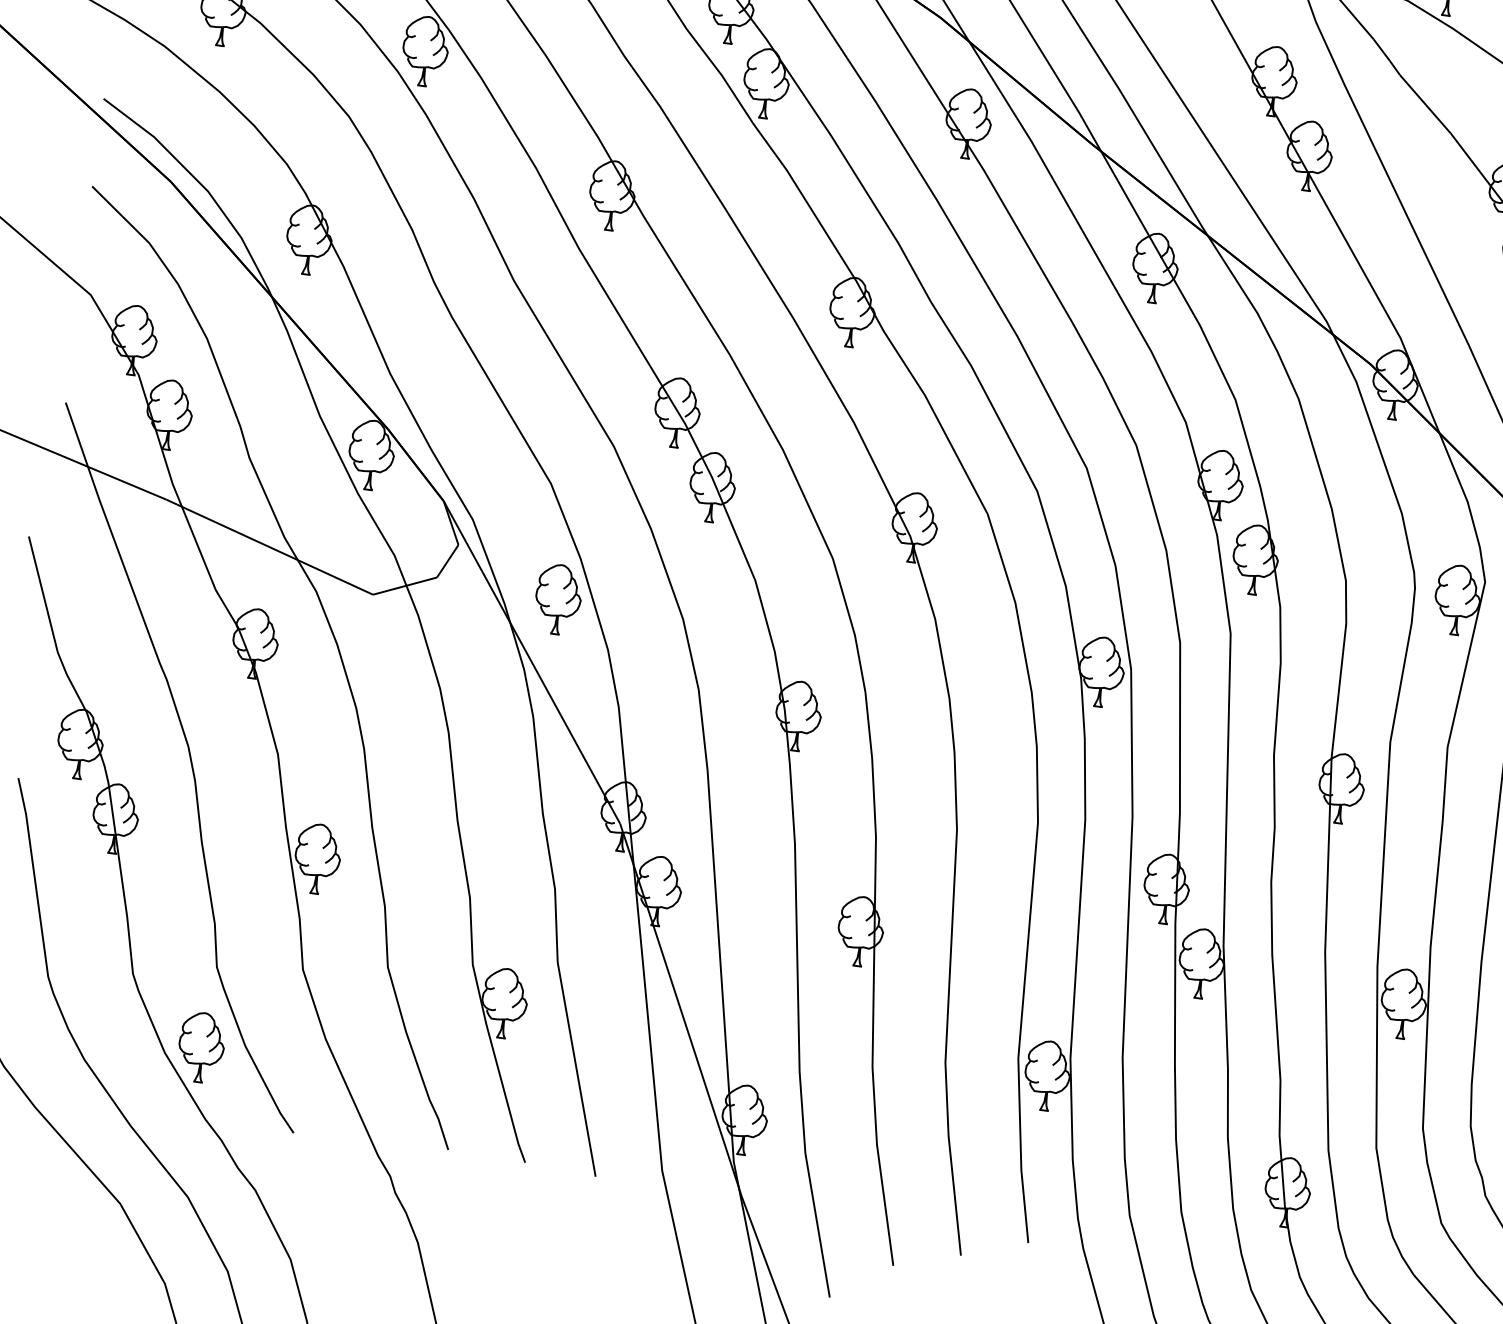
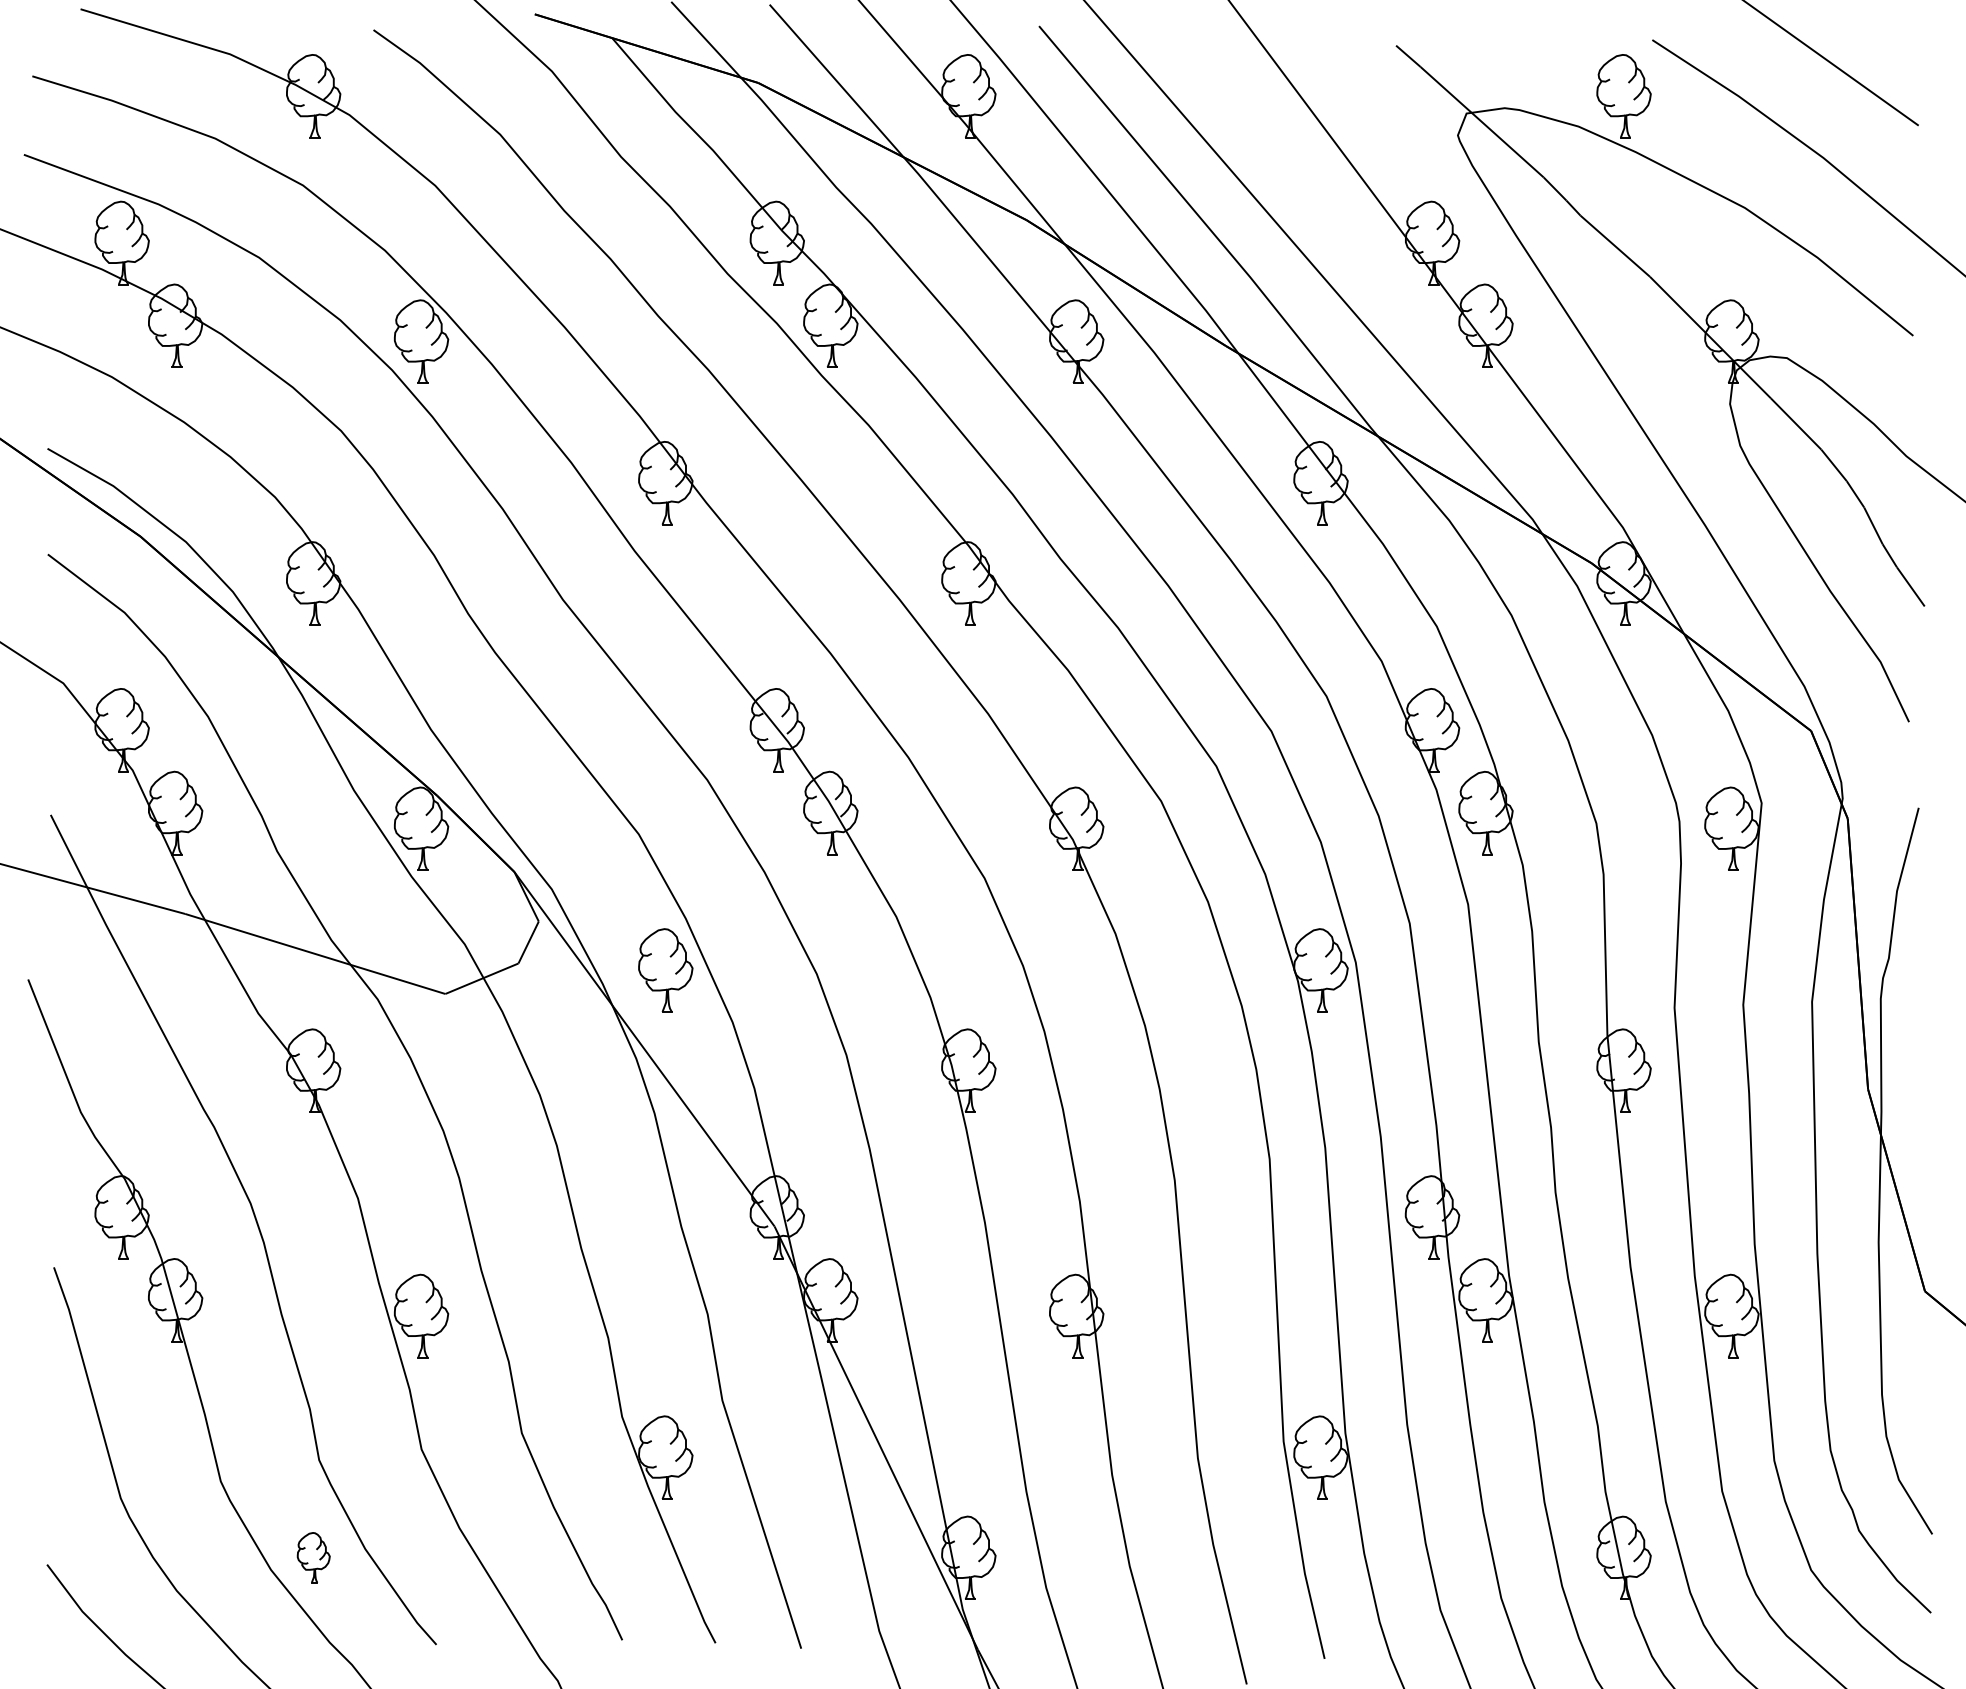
part: (201, 1047) -> (313, 1557), size x0.6

